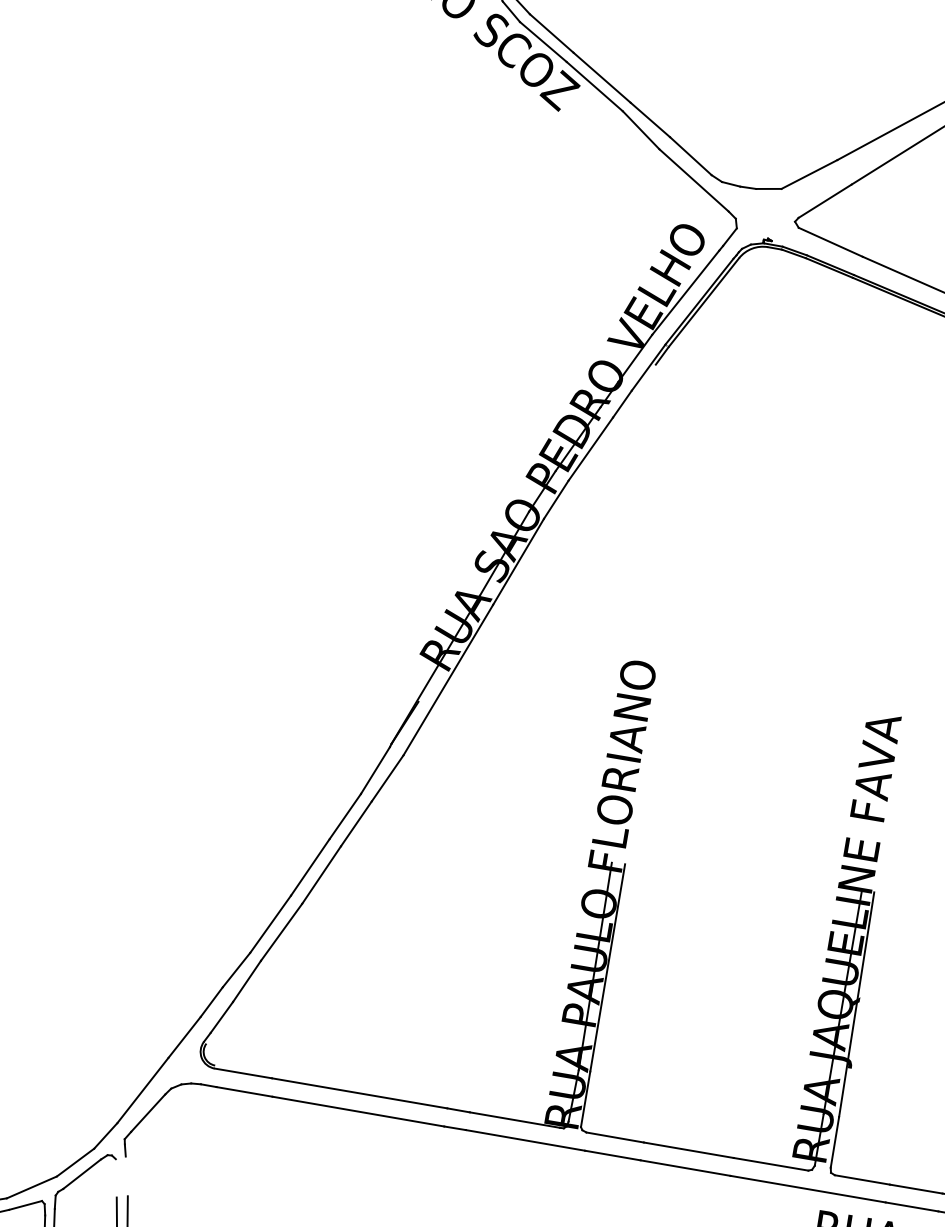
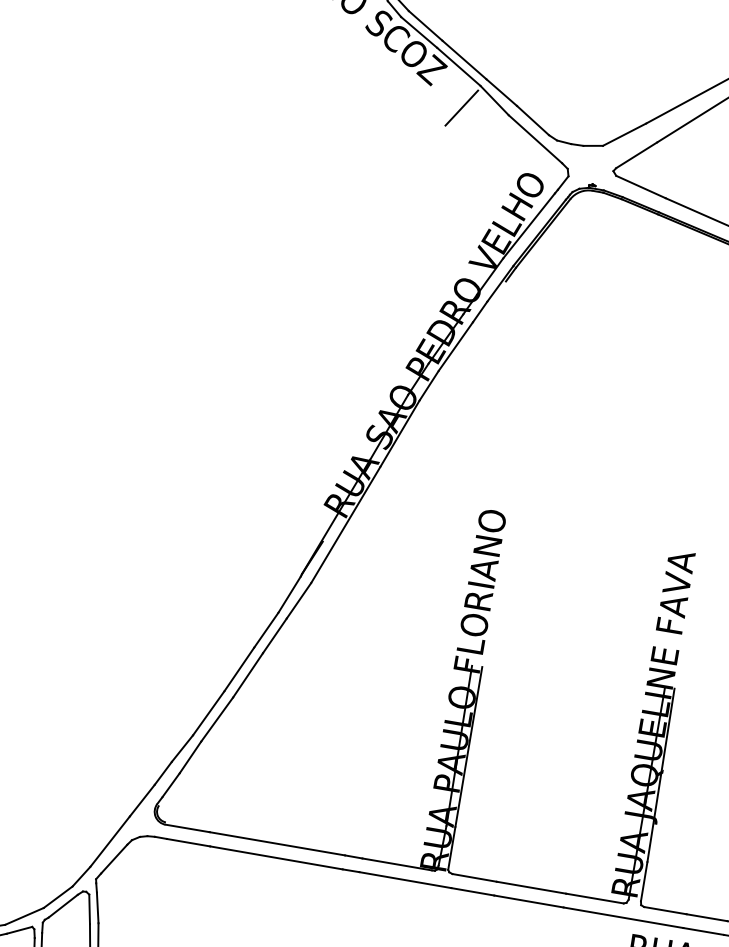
line: (598, 139) -> (461, 107), added
line: (126, 1175) -> (97, 907), added
line: (116, 1178) -> (89, 909), added

